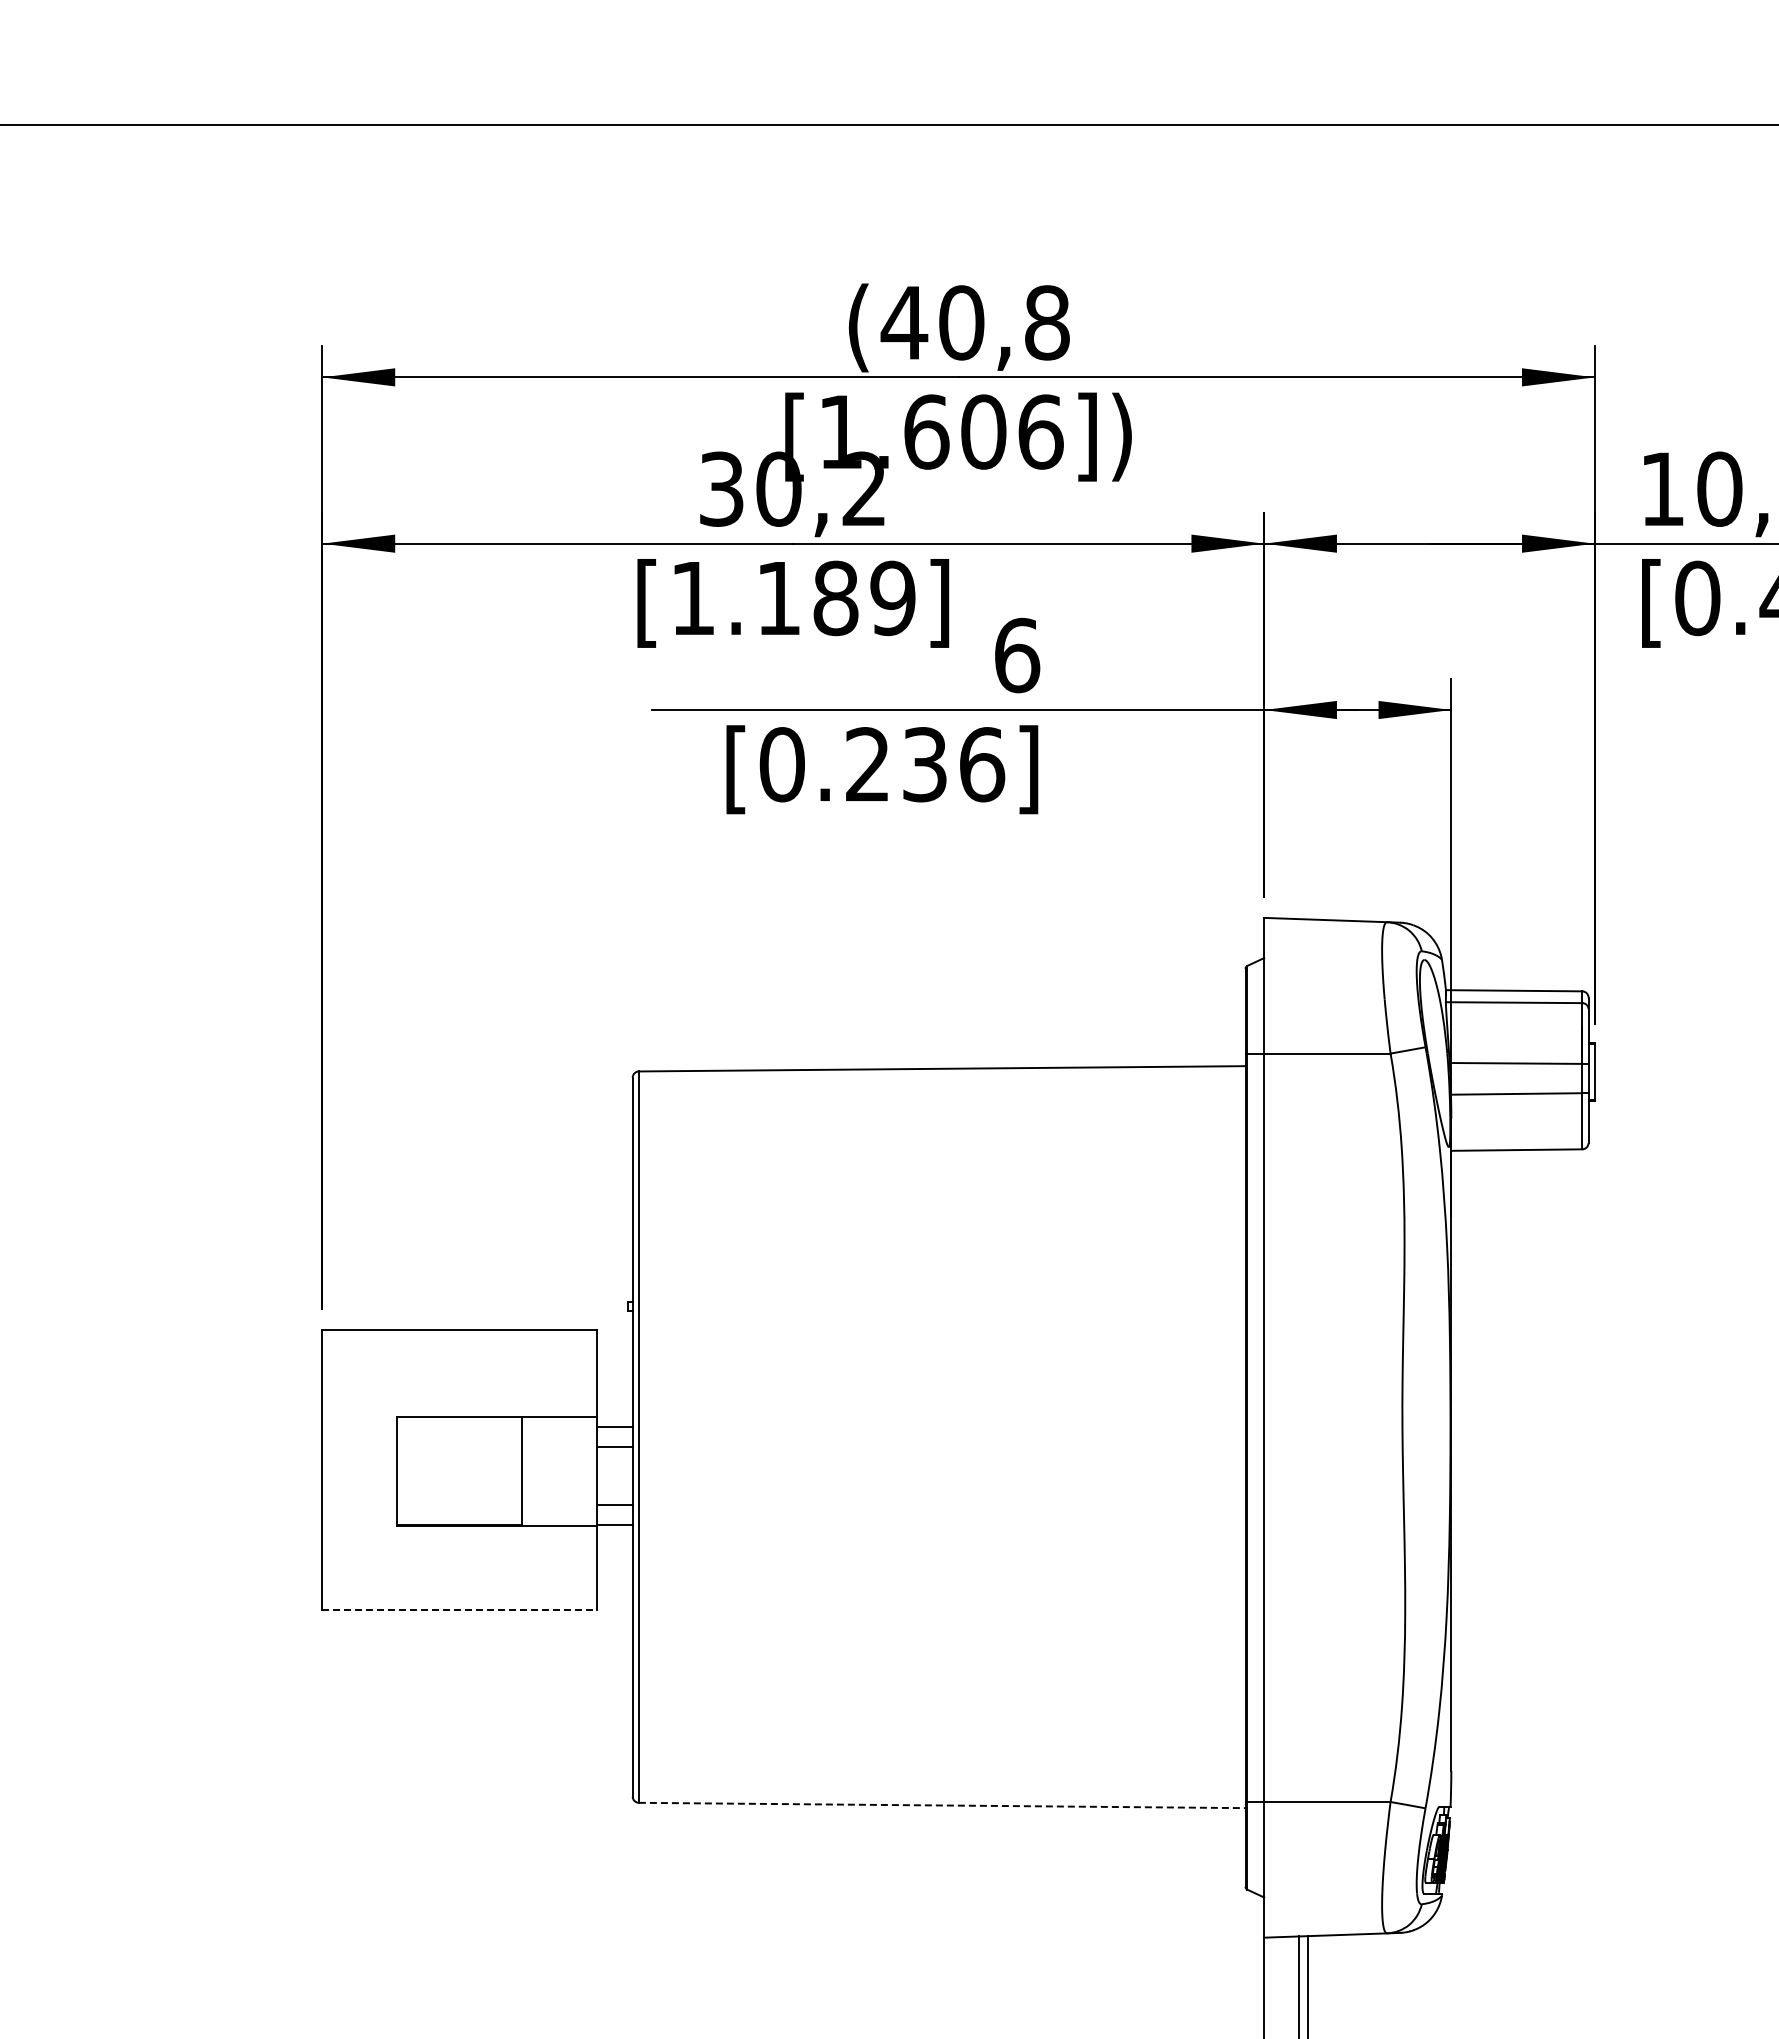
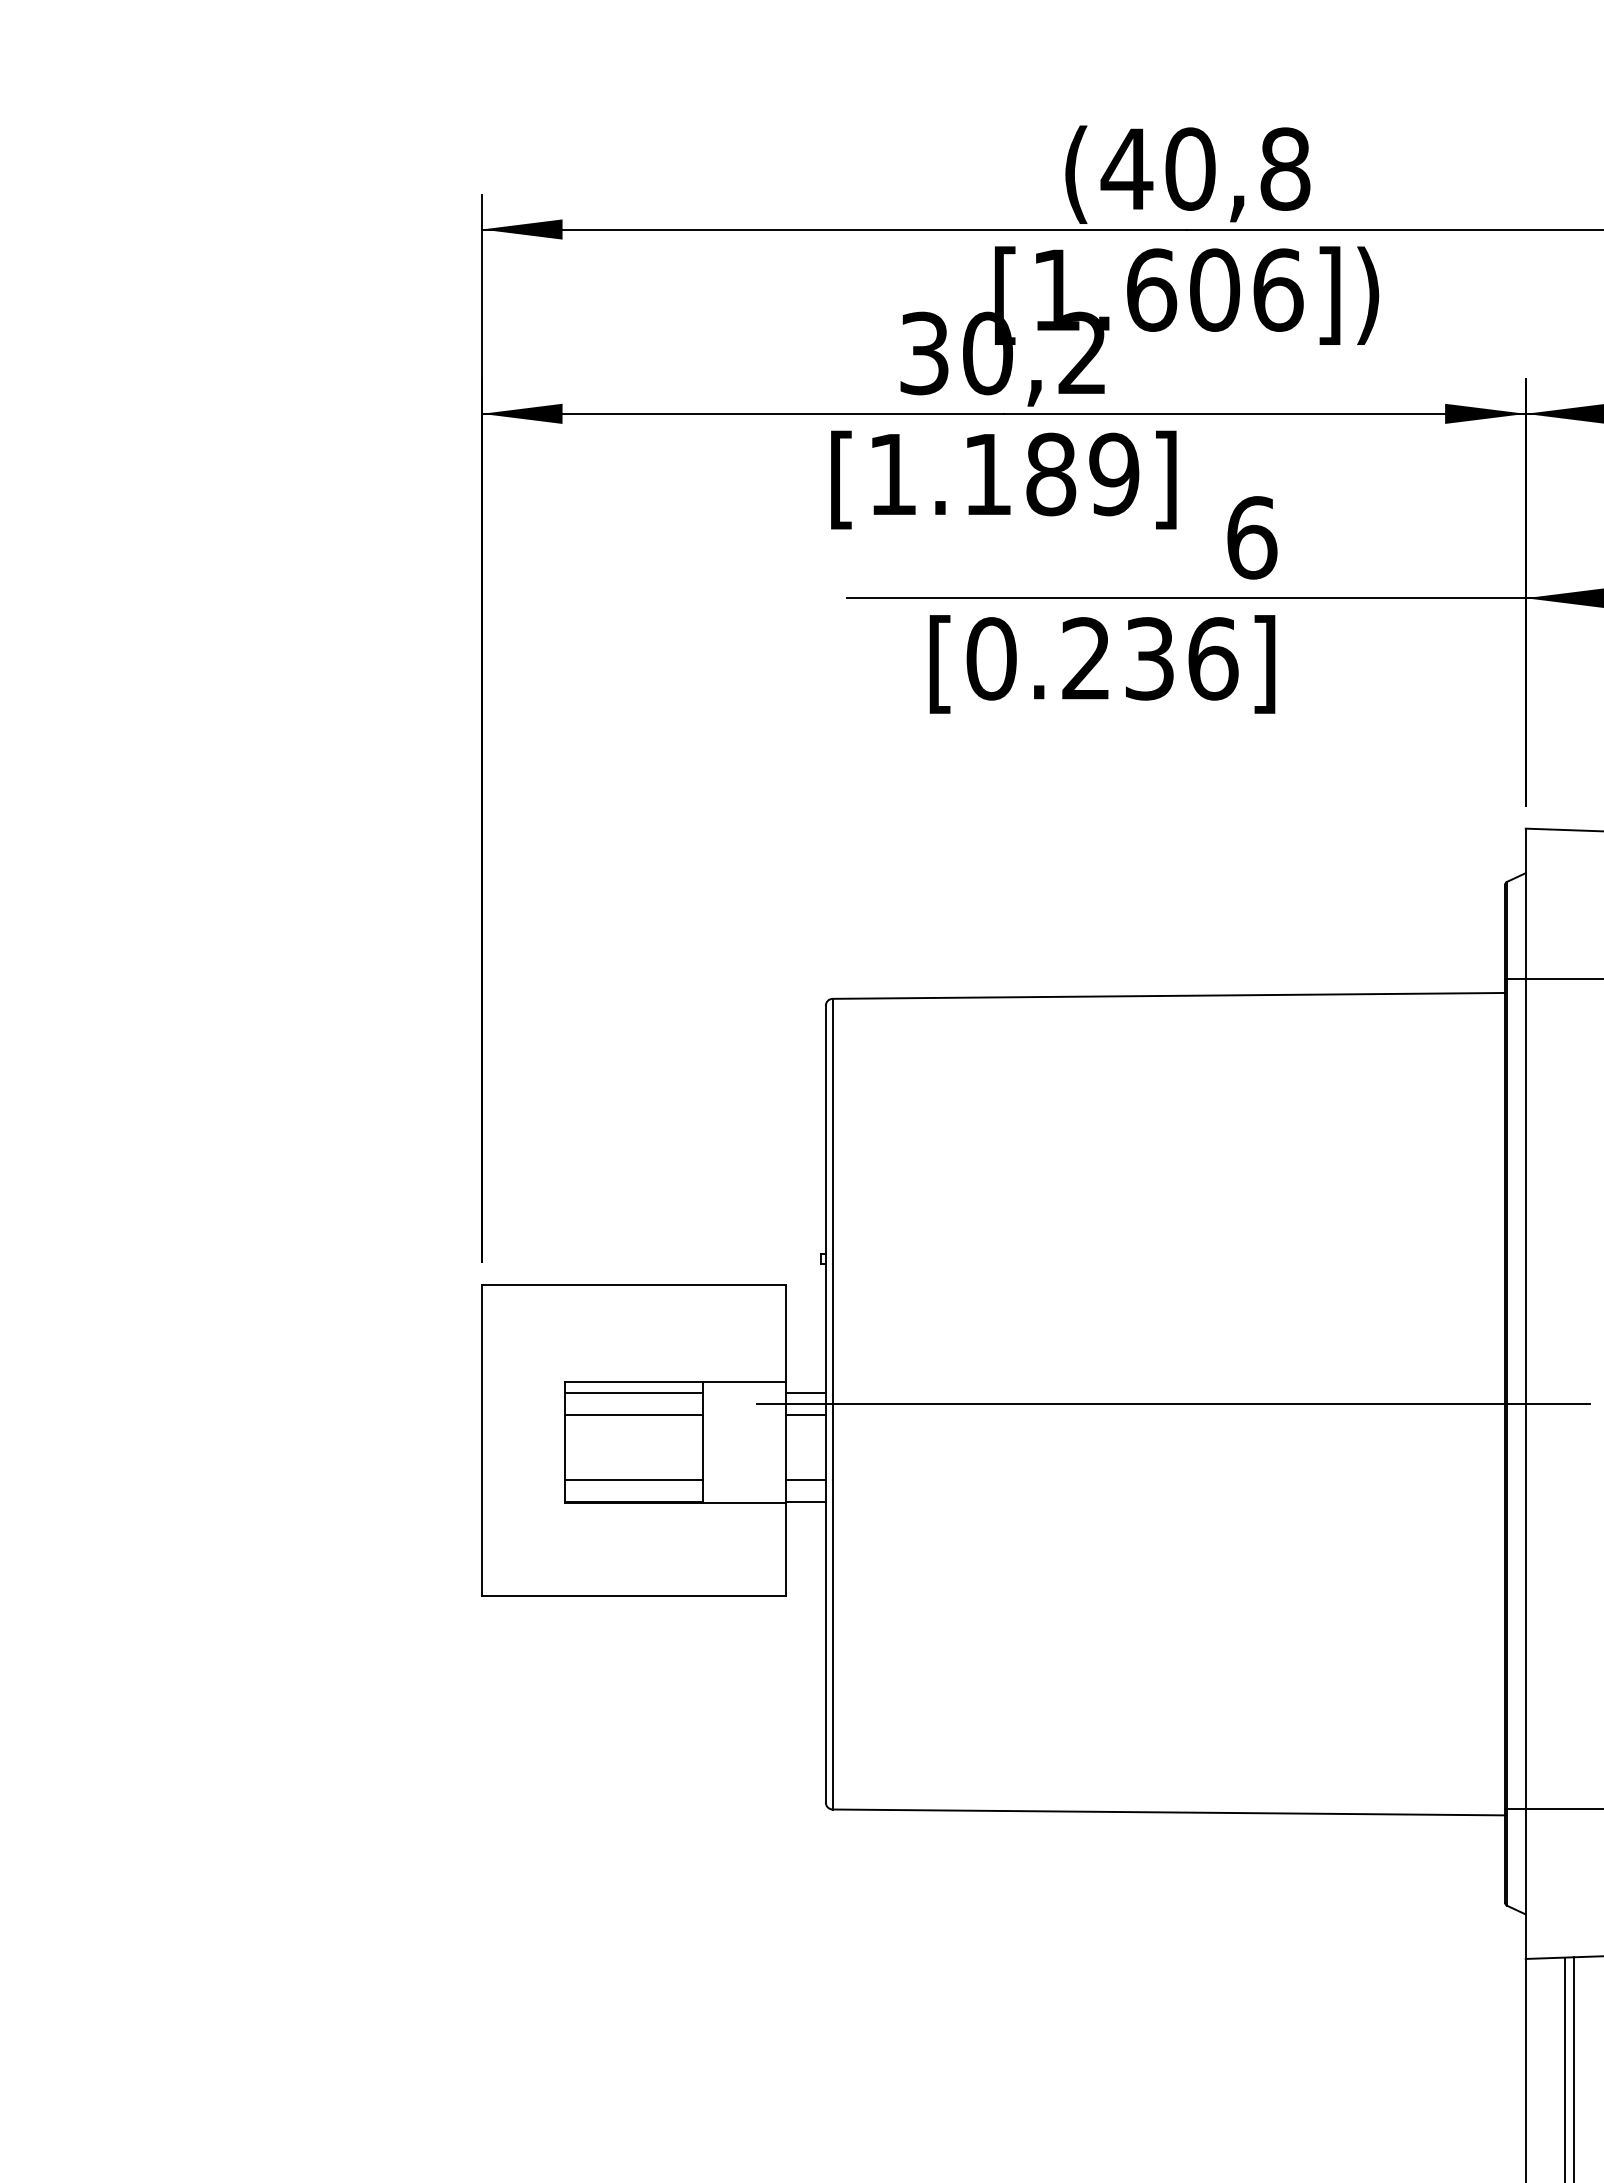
line: (459, 1427) -> (633, 1393), added
line: (945, 1437) -> (1172, 1404), added
line: (459, 1447) -> (633, 1415), added
line: (459, 1505) -> (633, 1479), added
line: (460, 1610) -> (634, 1596), dashed -> solid
line: (942, 1805) -> (1169, 1812), dashed -> solid

